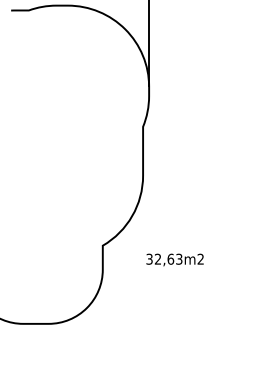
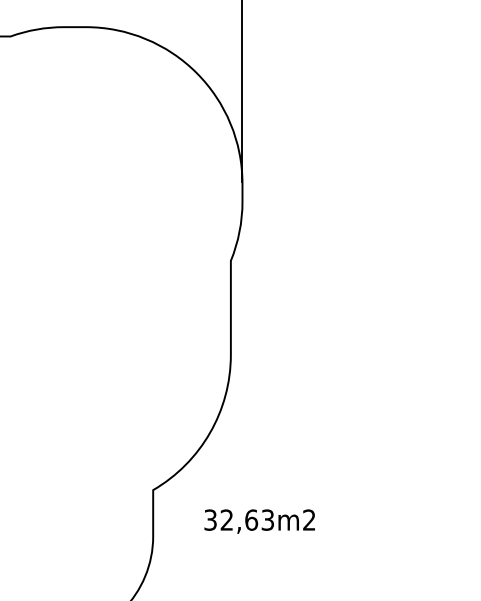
text: (174, 259) -> (258, 520), moved

